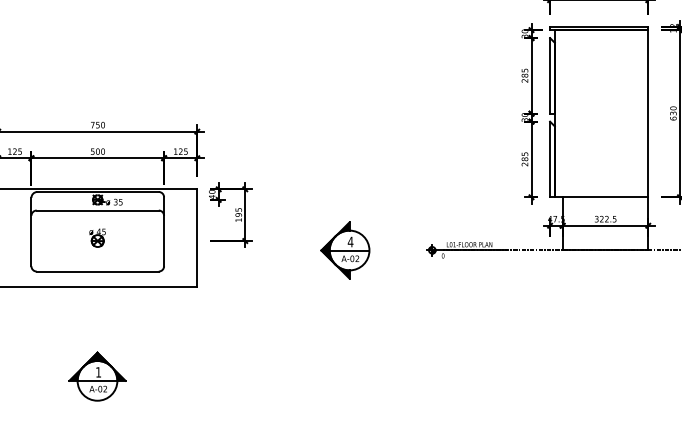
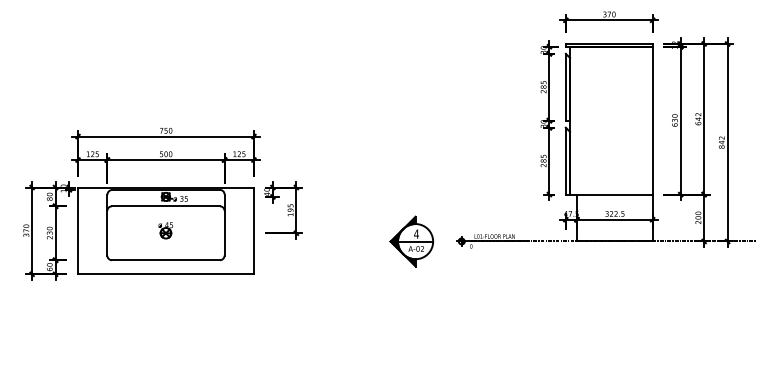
part: (344, 250) -> (411, 241), moved
part: (97, 375) -> (165, 352), removed

